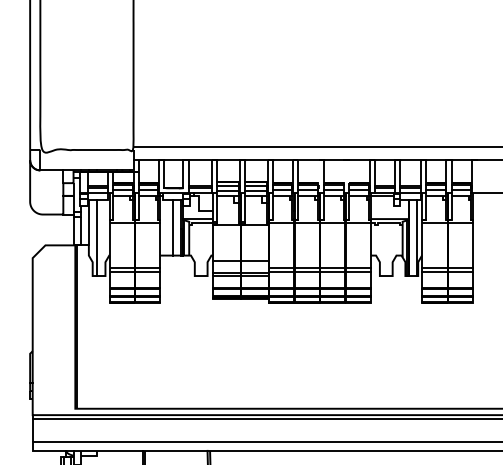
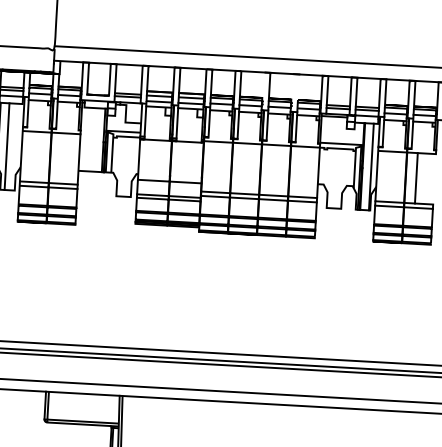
line: (173, 227) -> (95, 139), removed
line: (473, 245) -> (416, 178), moved

